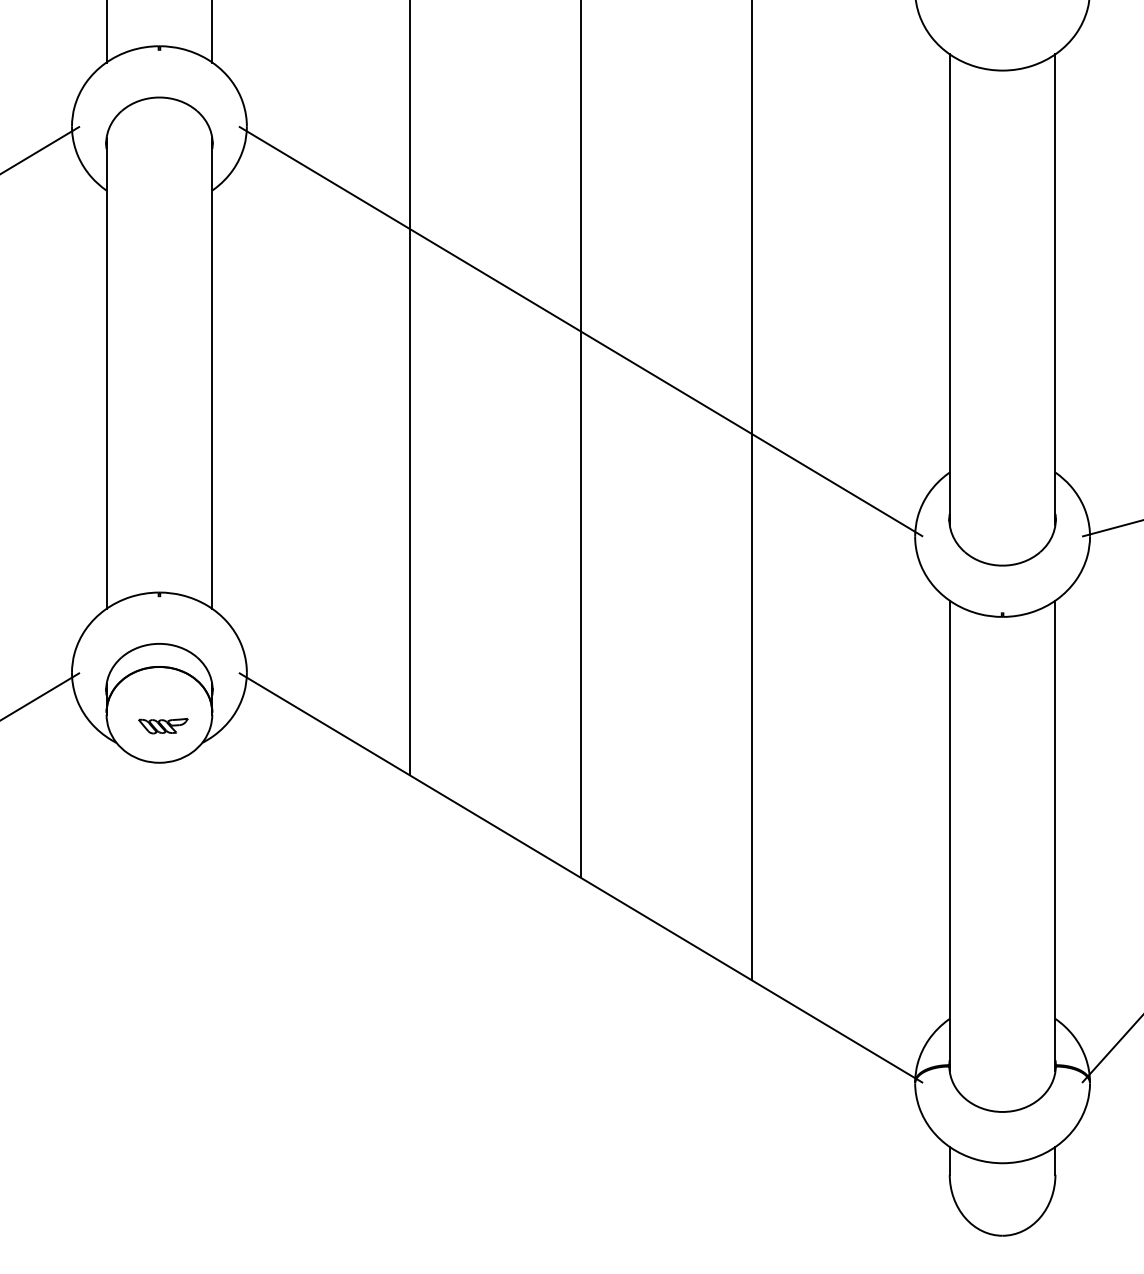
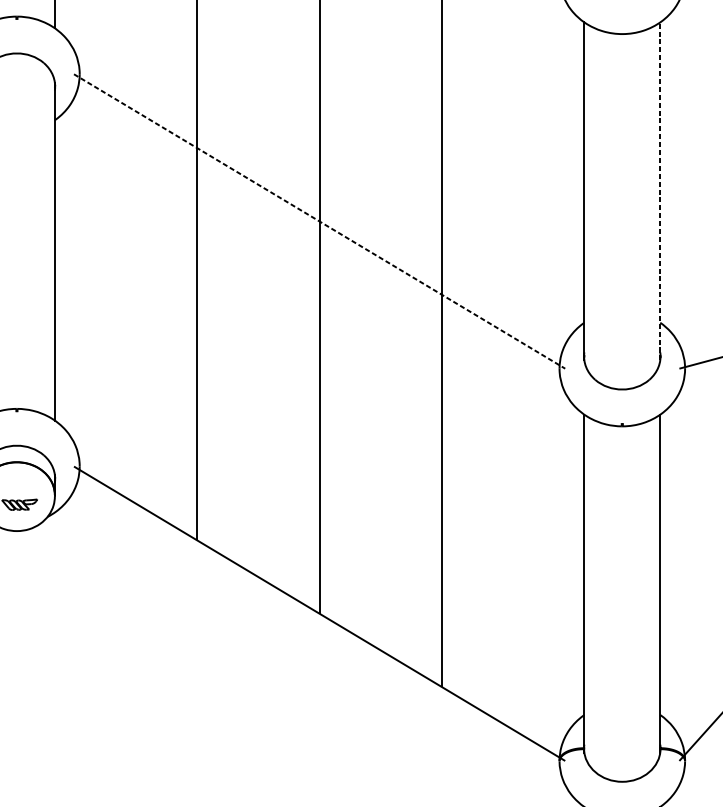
line: (1055, 289) -> (660, 191), solid -> dashed
line: (581, 331) -> (319, 221), solid -> dashed

